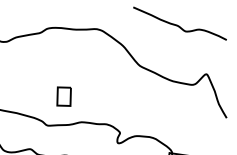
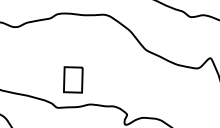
part: (63, 96) -> (72, 79), size x1.43

